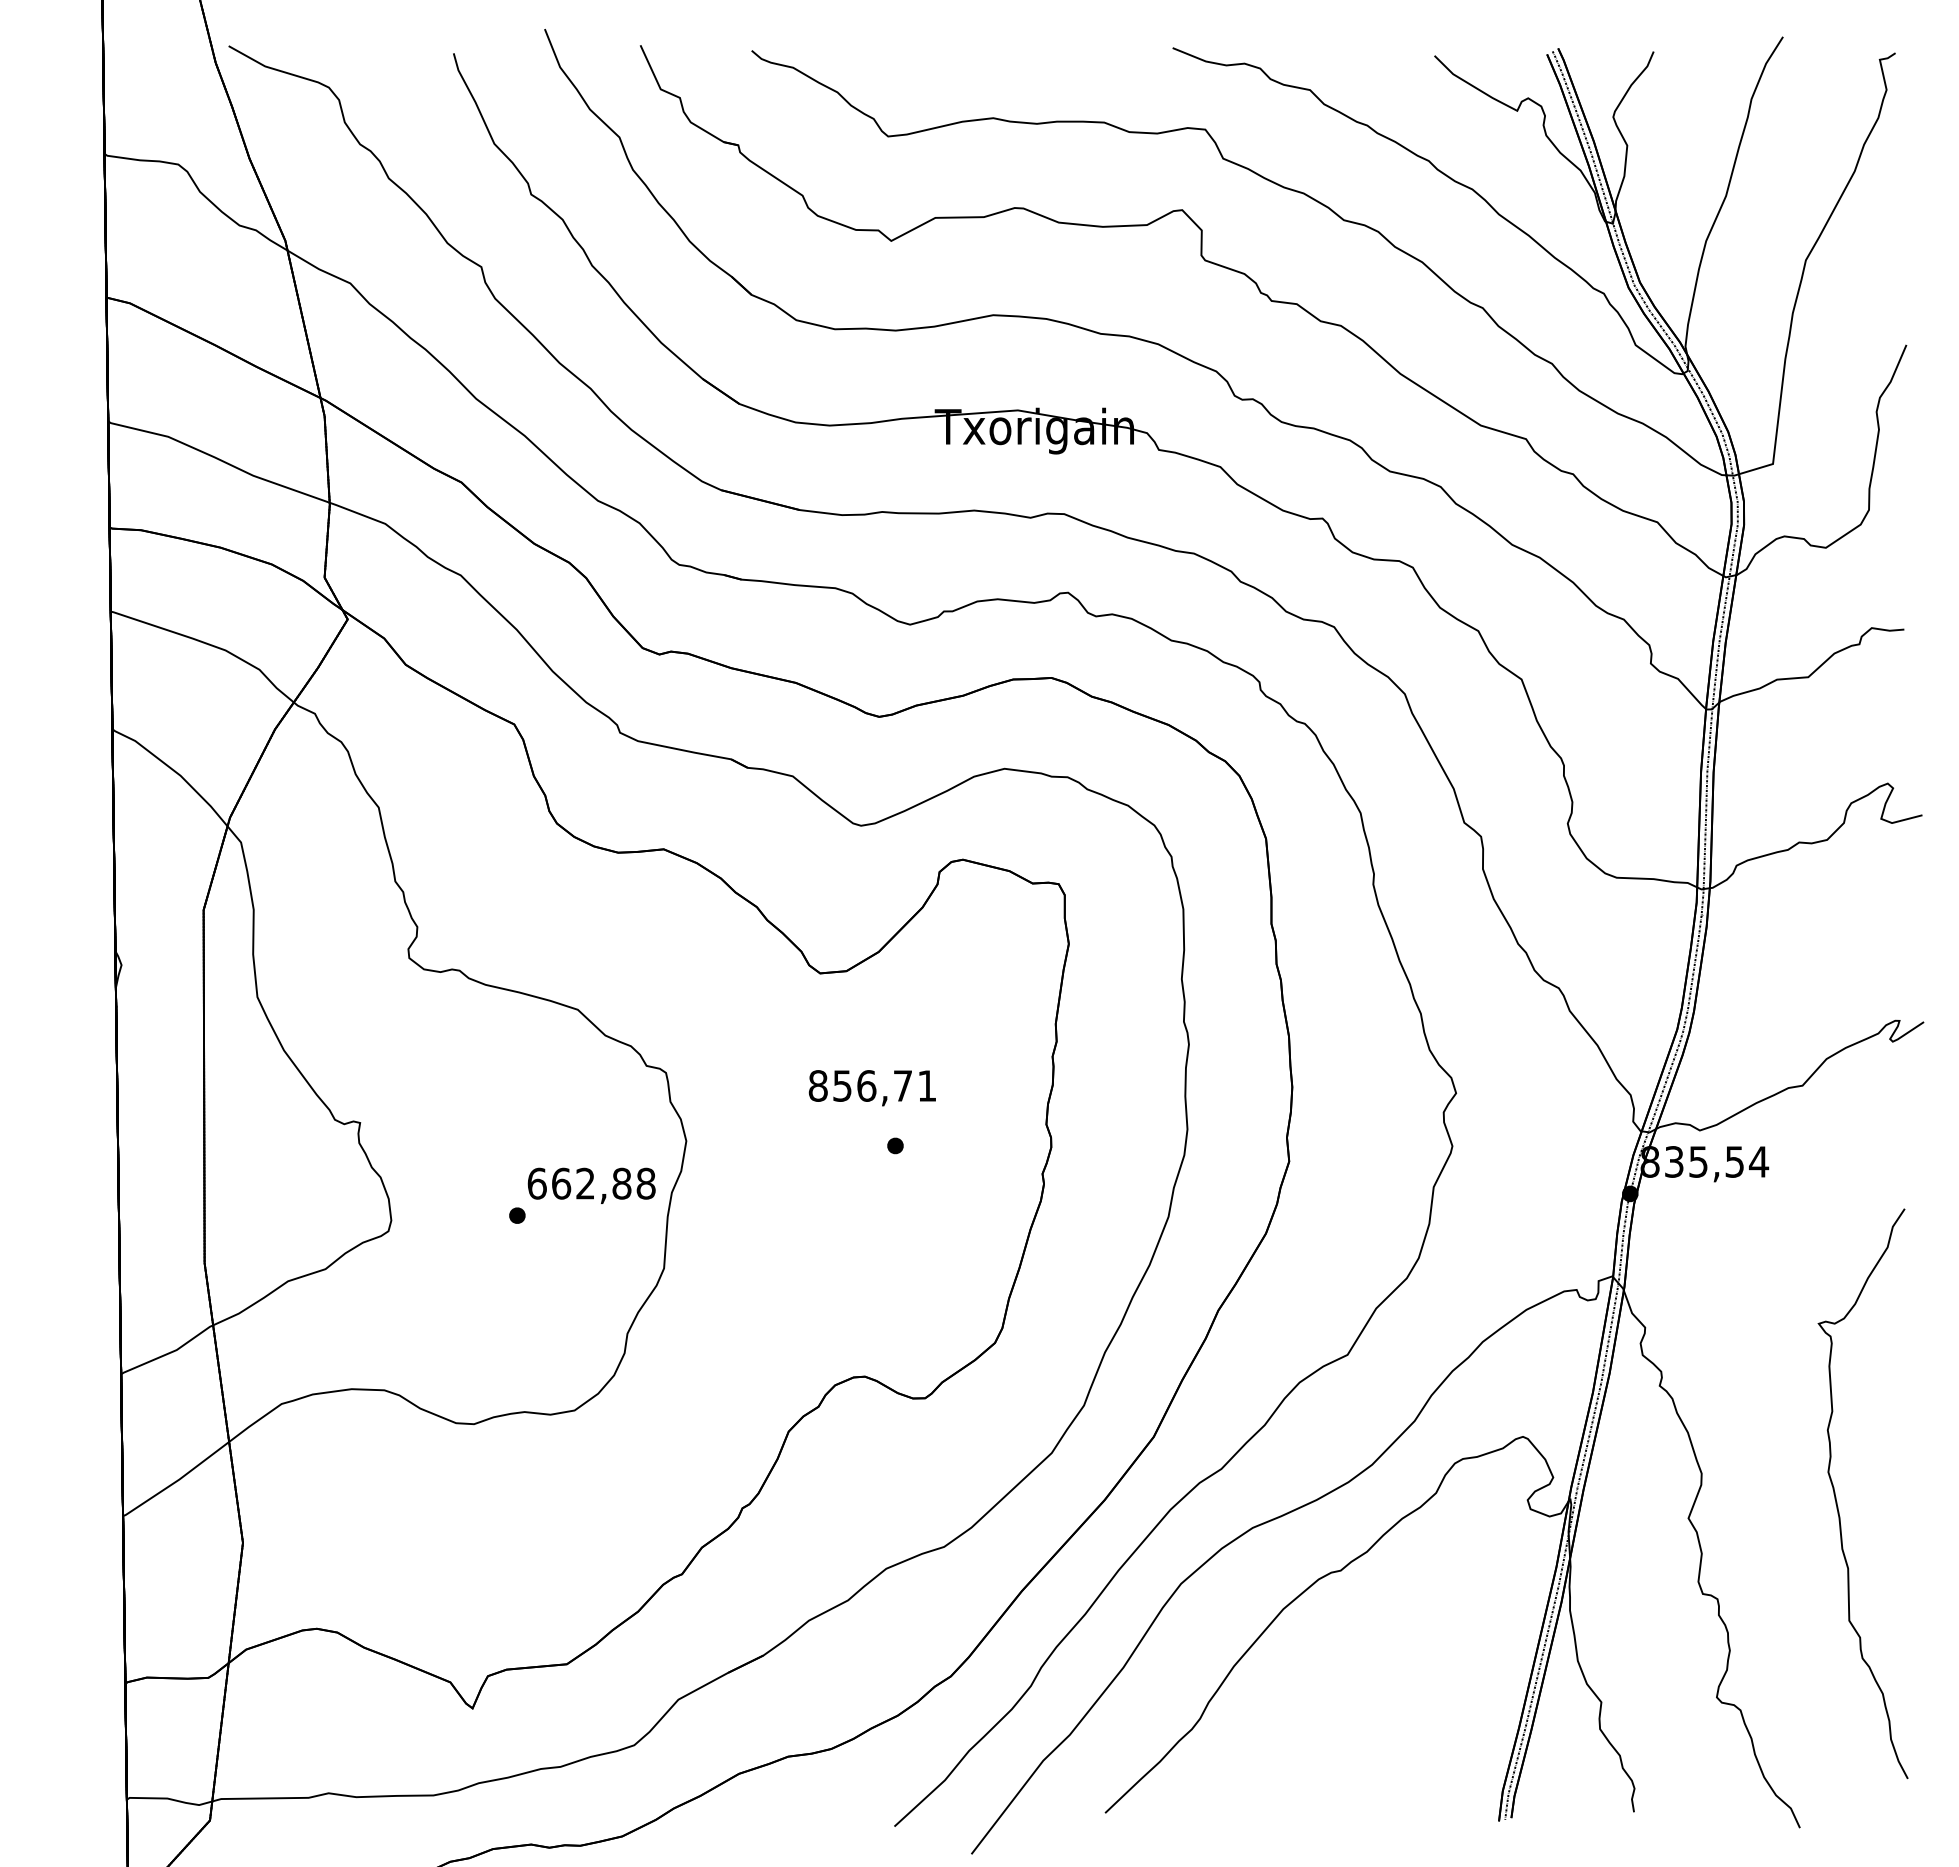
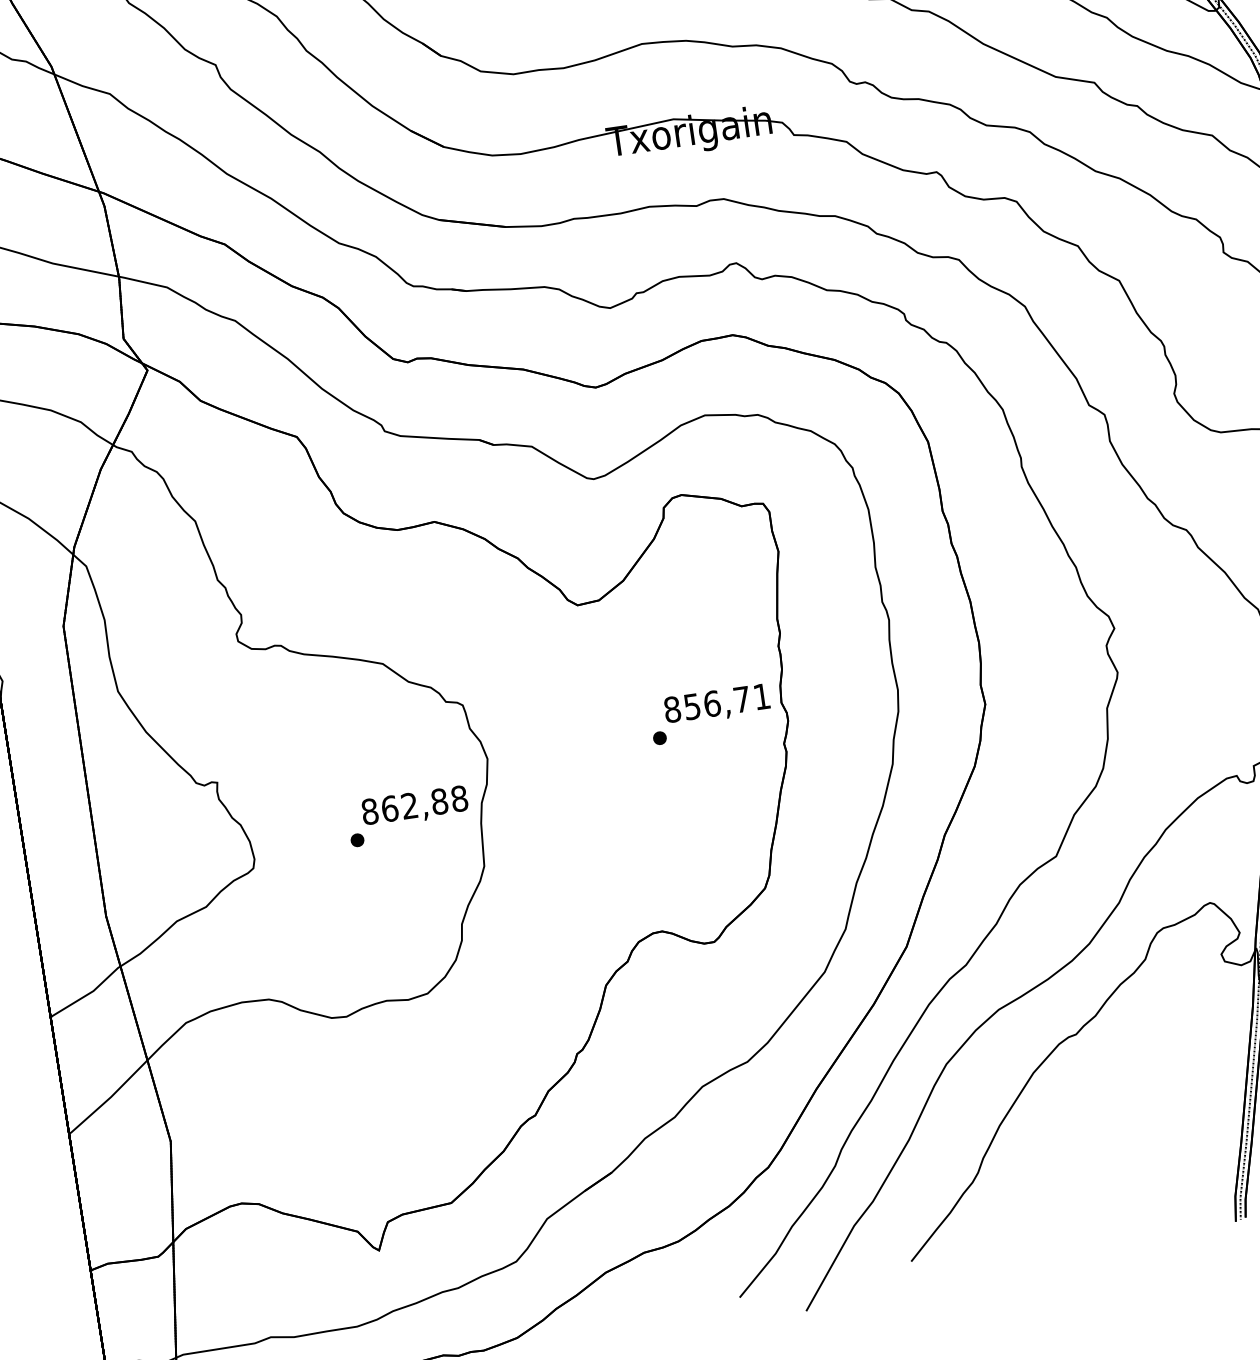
text: (871, 1088) -> (716, 705), moved
text: (536, 1183) -> (369, 811), 662,88 -> 862,88

